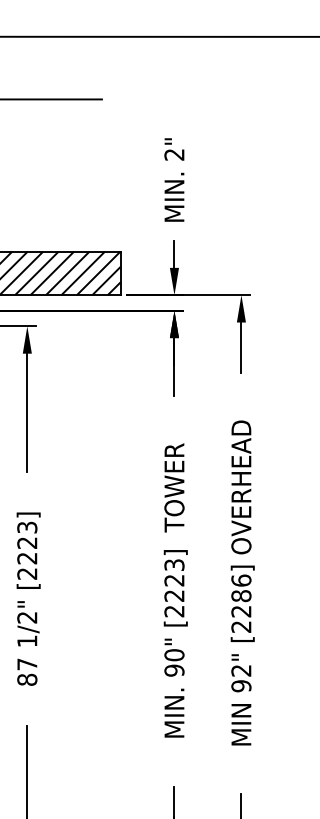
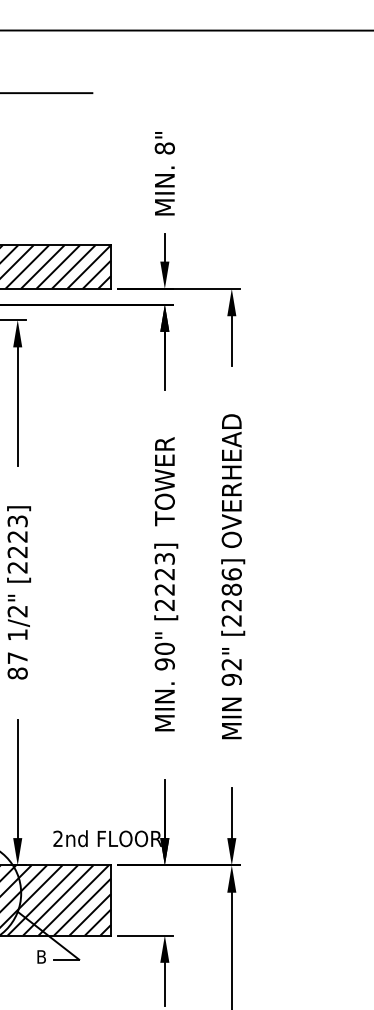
text: (174, 154) -> (164, 148), 2" -> 8"

